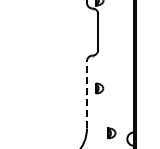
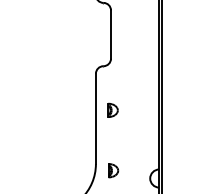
line: (87, 94) -> (96, 118), dashed -> solid
part: (111, 133) -> (112, 170), moved

